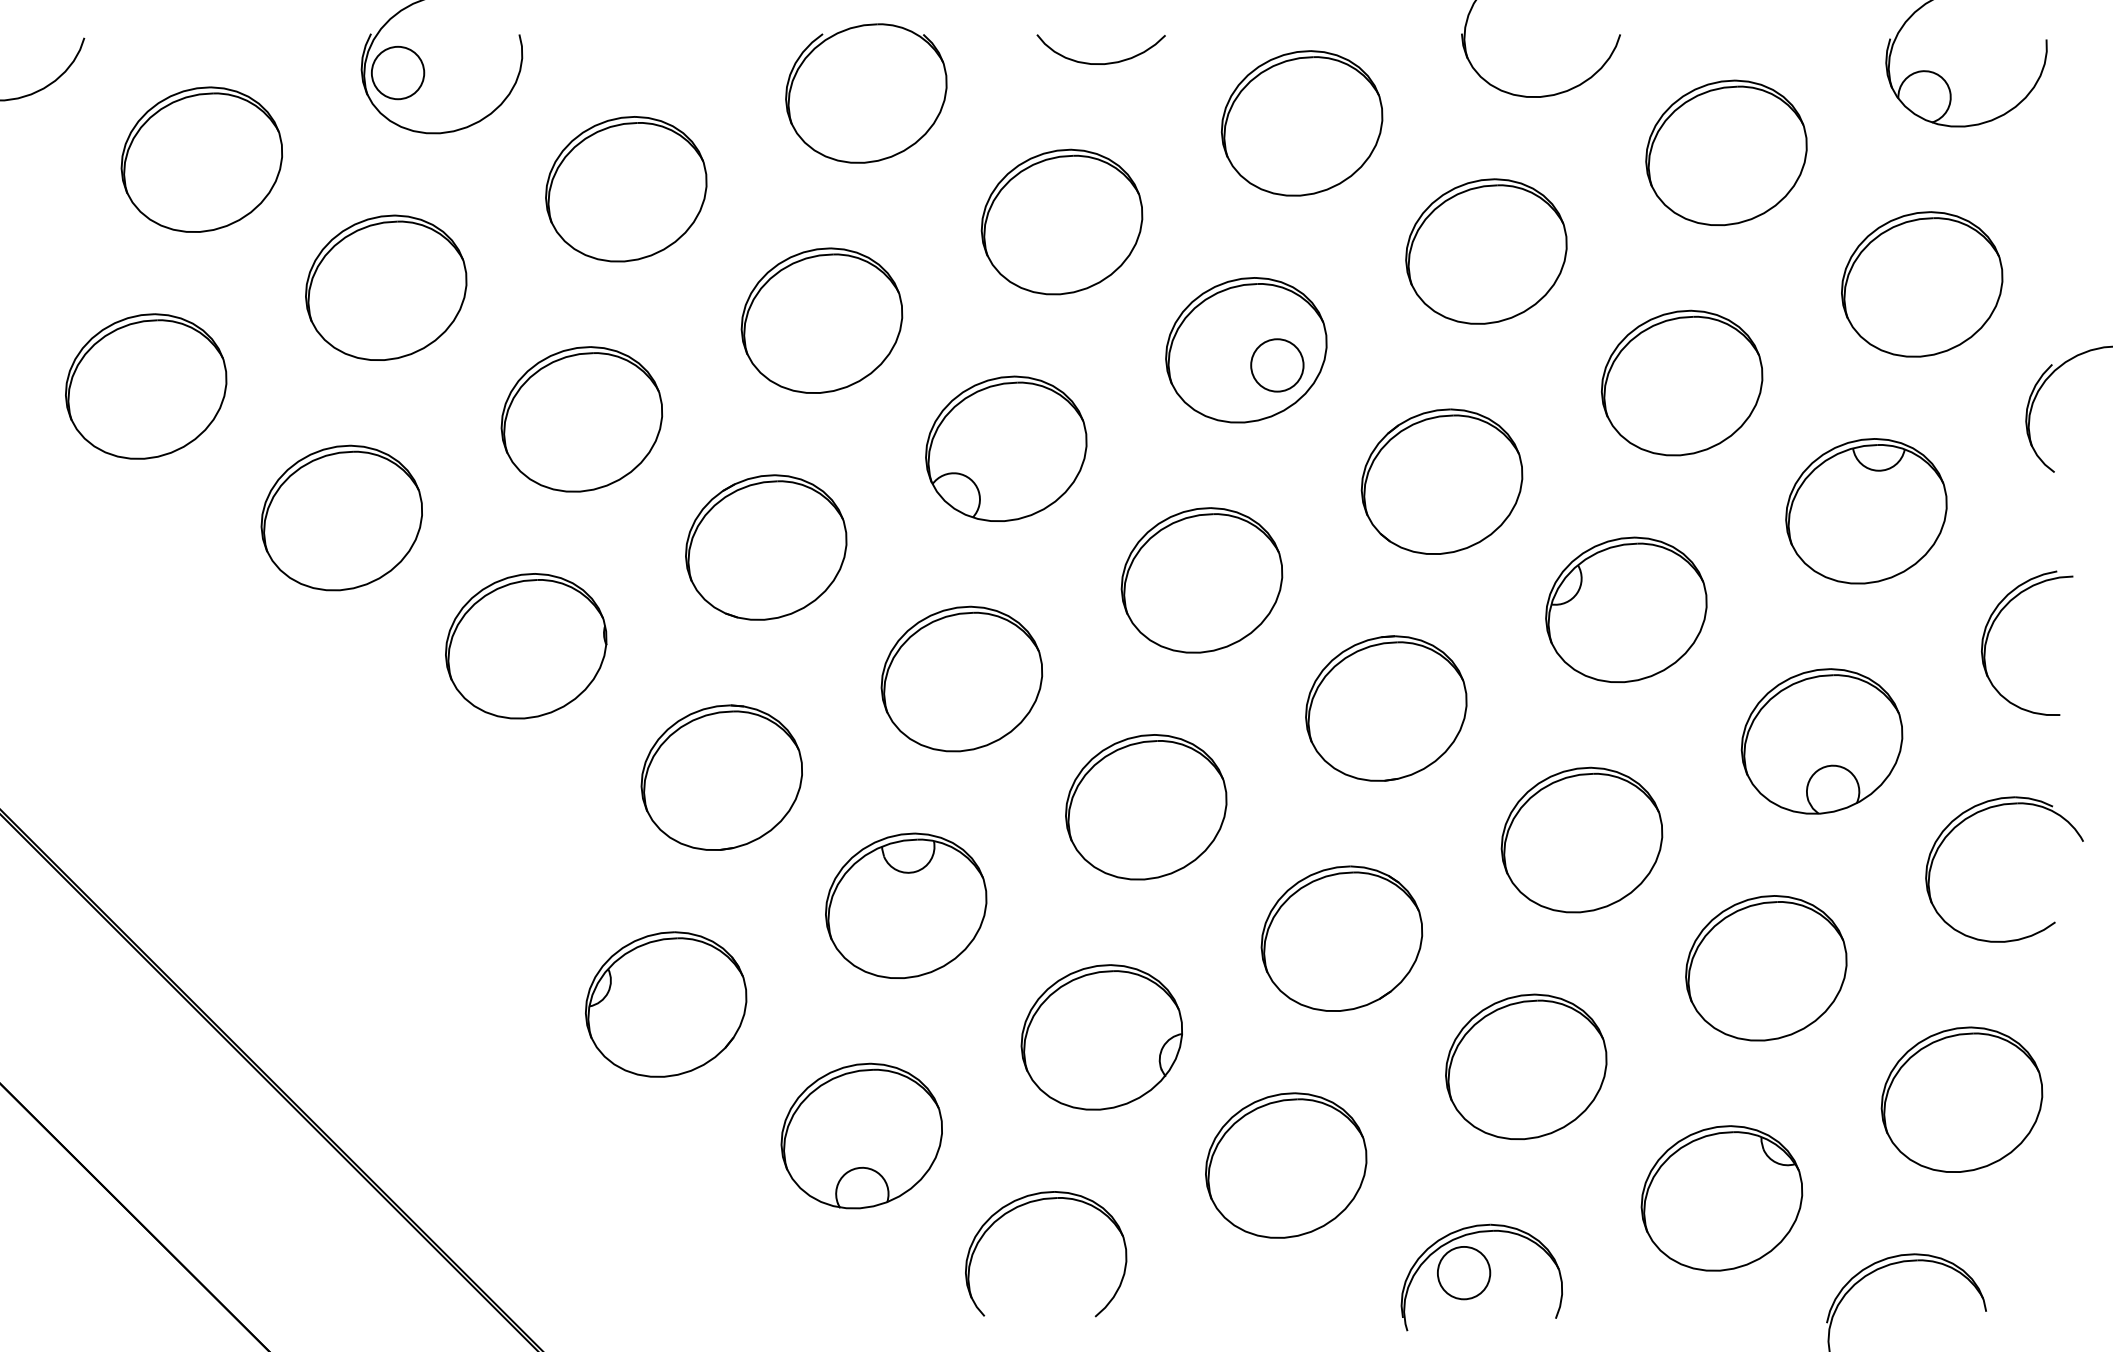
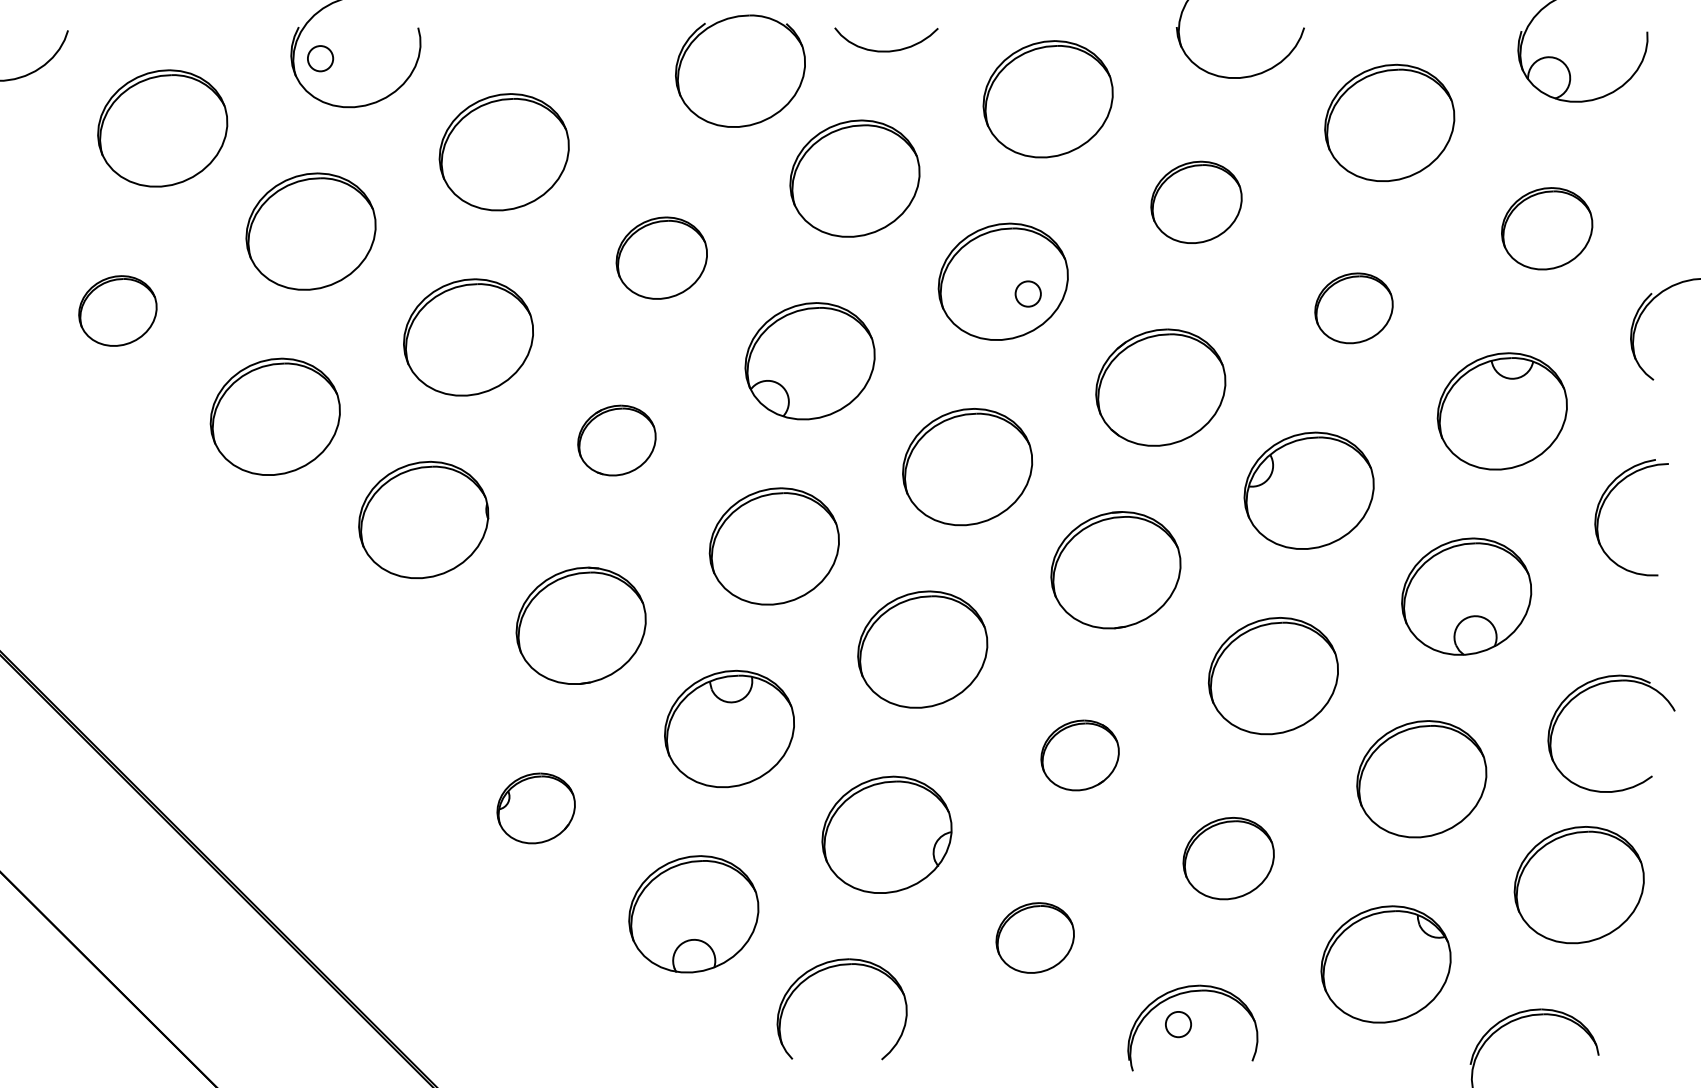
circle: (397, 72) -> (320, 58), size x0.6
part: (866, 92) -> (740, 70), moved
part: (1486, 251) -> (1196, 202), size x0.7
part: (1921, 283) -> (1546, 228), size x0.7
part: (821, 321) -> (661, 258), size x0.7
circle: (1277, 364) -> (1028, 293), size x0.6
part: (1681, 383) -> (1353, 308), size x0.6
part: (145, 385) -> (117, 310), size x0.6
part: (765, 547) -> (616, 440), size x0.6
part: (1979, 813) -> (1591, 688), moved
part: (1341, 938) -> (1079, 755), size x0.6
part: (665, 1004) -> (535, 808), size x0.6
part: (1526, 1066) -> (1228, 858), size x0.7
part: (1285, 1164) -> (1034, 937), size x0.6
circle: (1464, 1273) -> (1178, 1024), size x0.6

